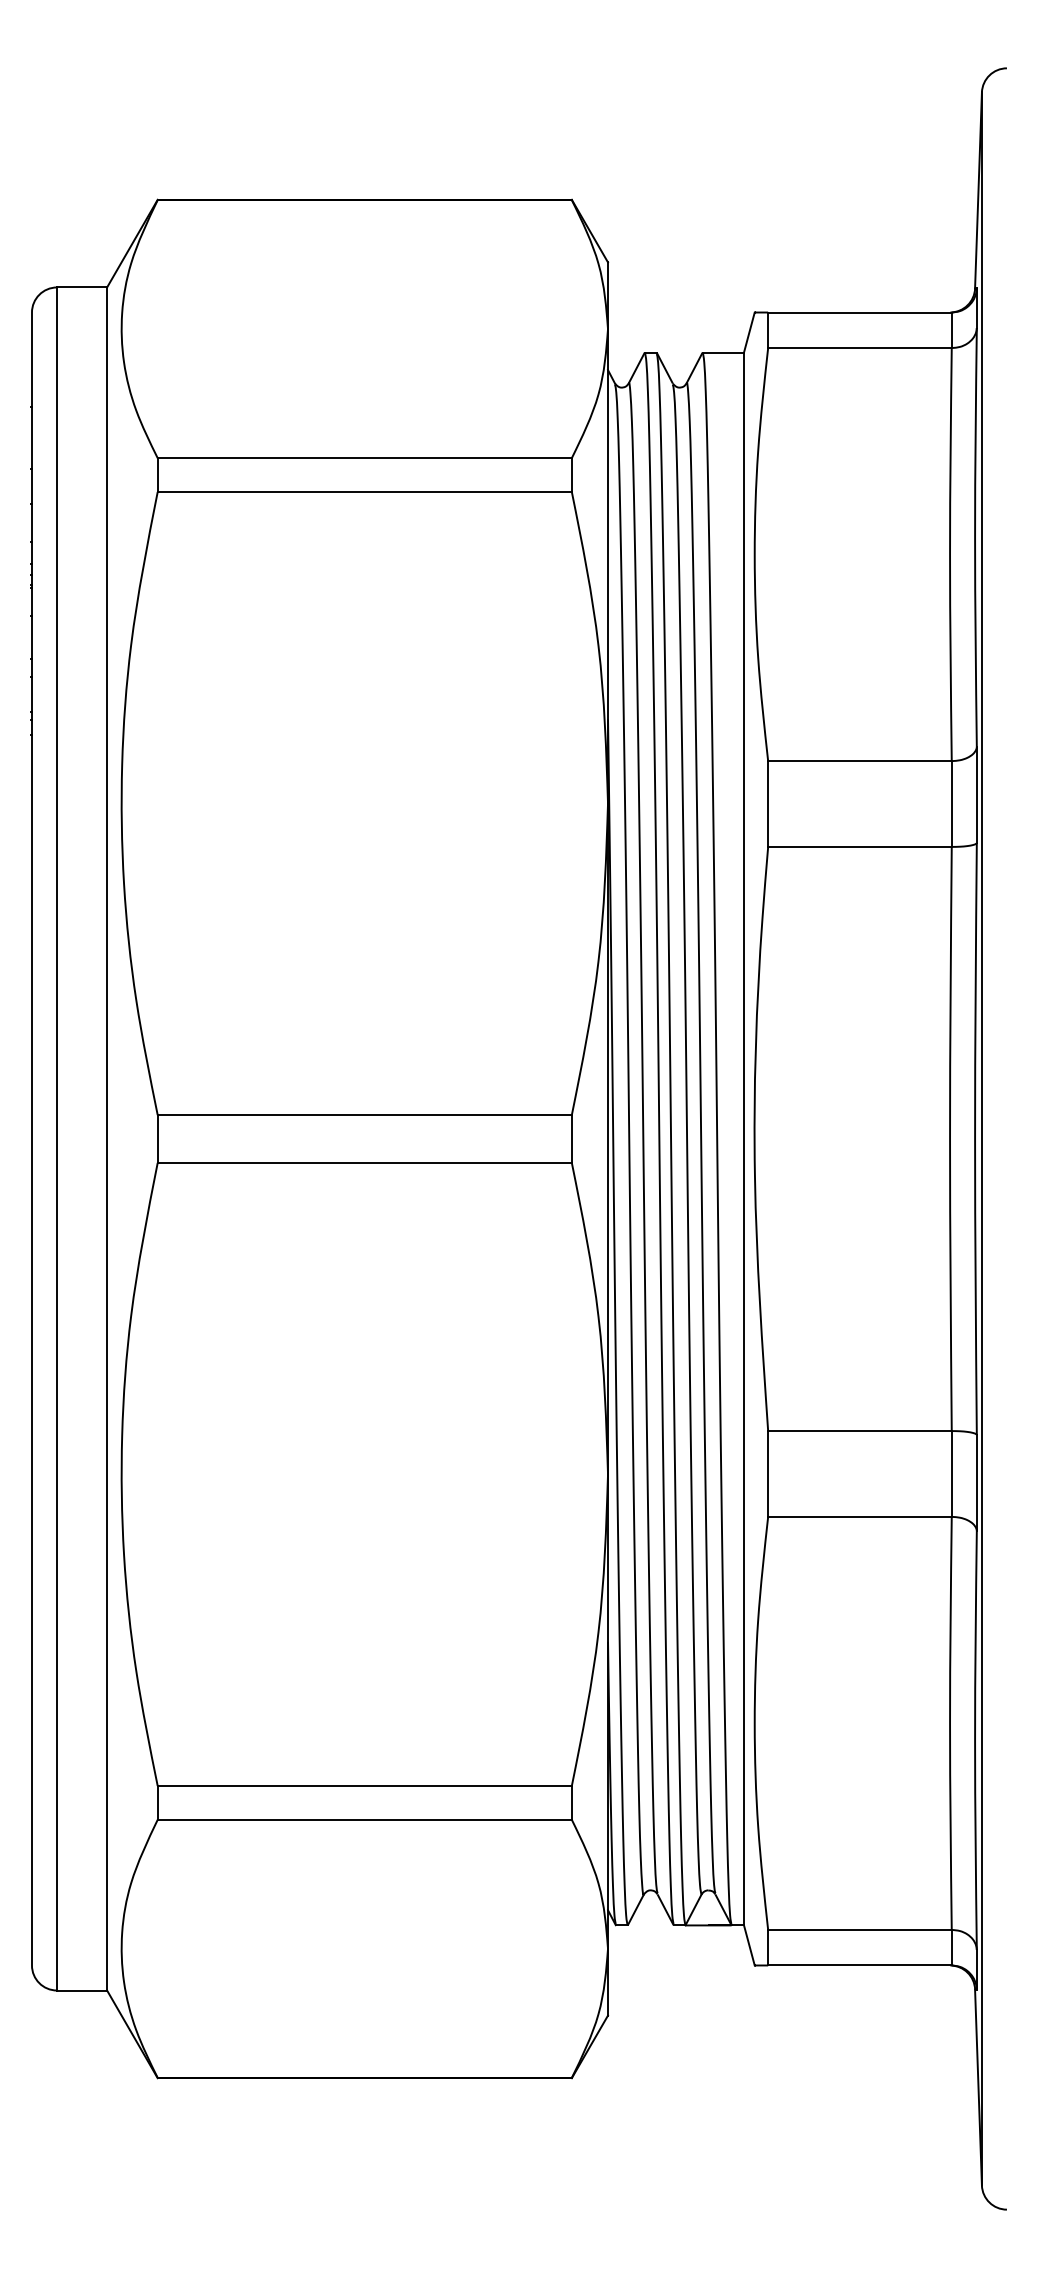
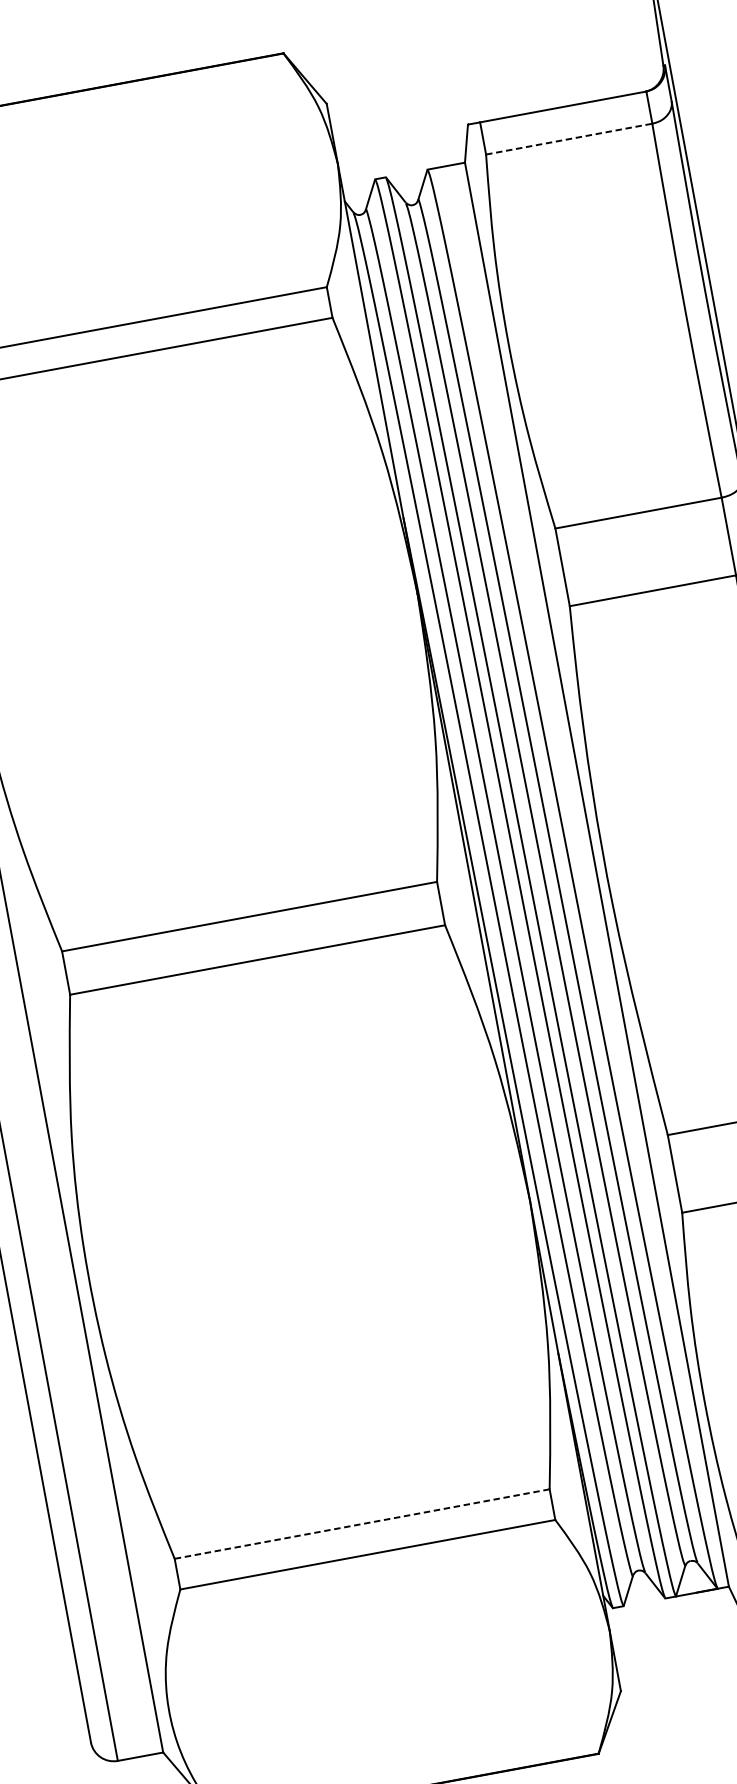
line: (859, 348) -> (568, 139), solid -> dashed
line: (364, 1785) -> (361, 1523), solid -> dashed

